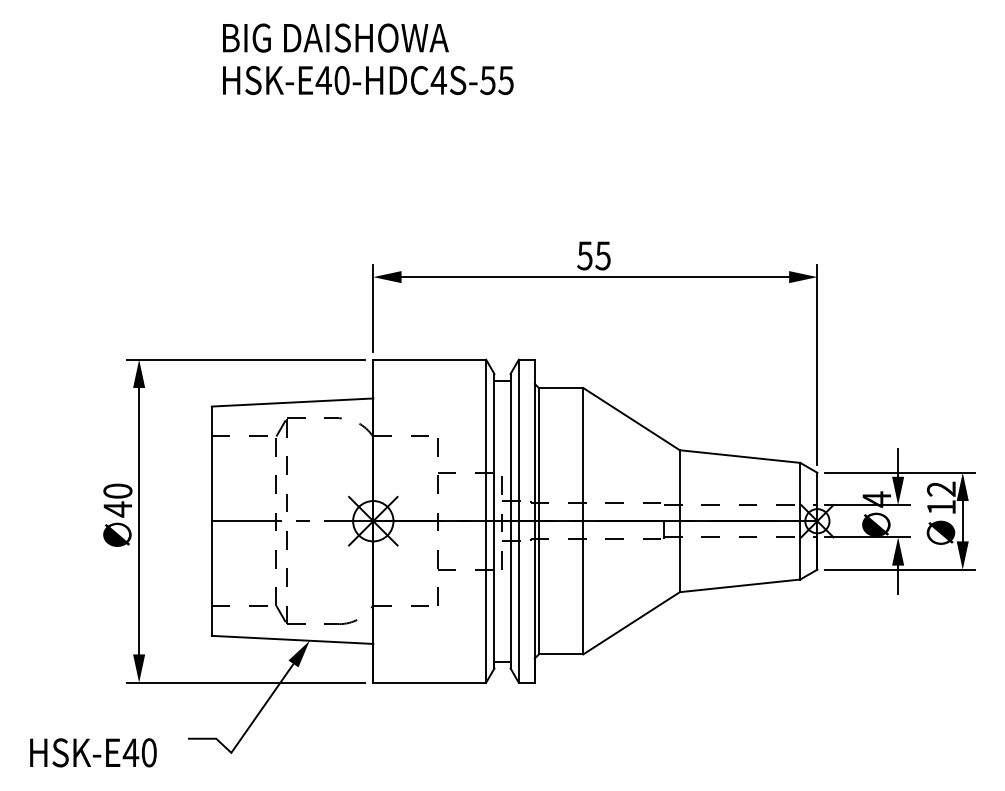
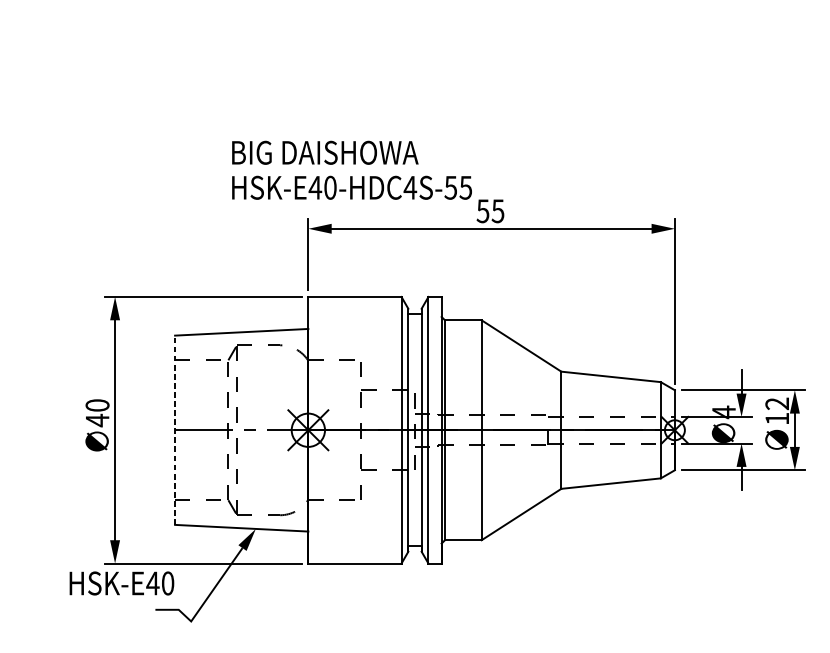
text: (368, 59) -> (352, 170), moved
line: (211, 521) -> (174, 430), solid -> dashed
text: (93, 752) -> (121, 583), moved

